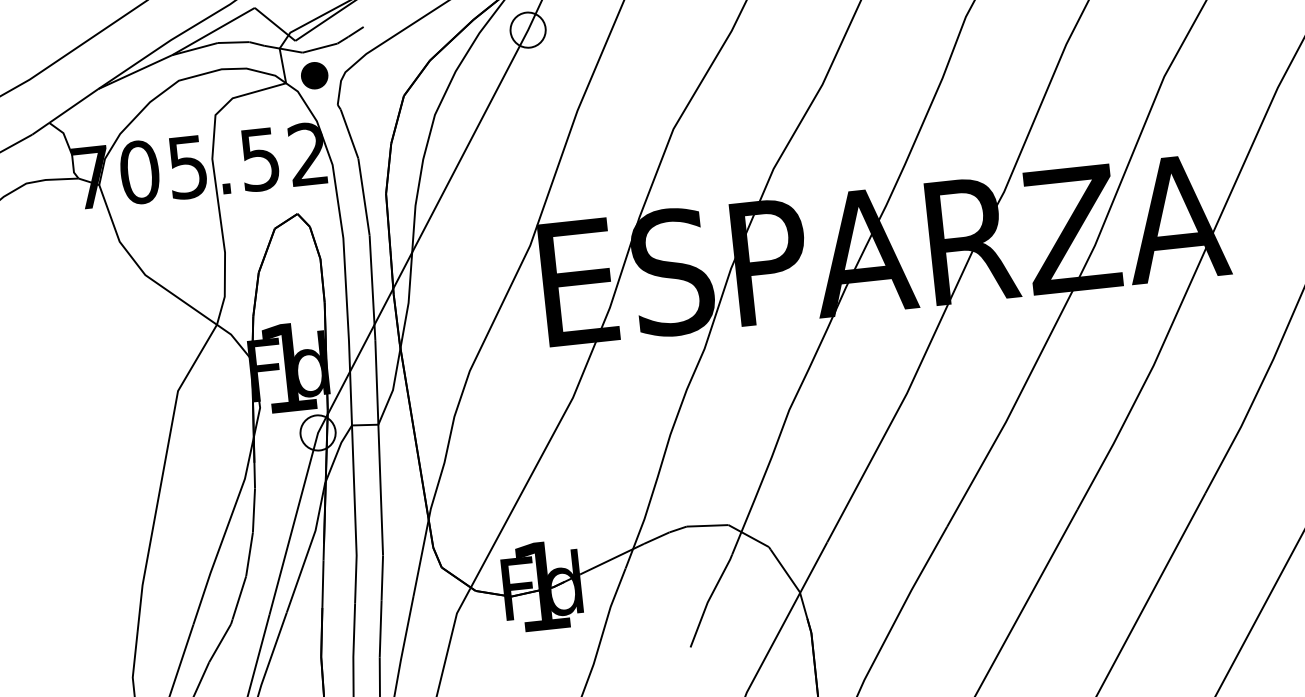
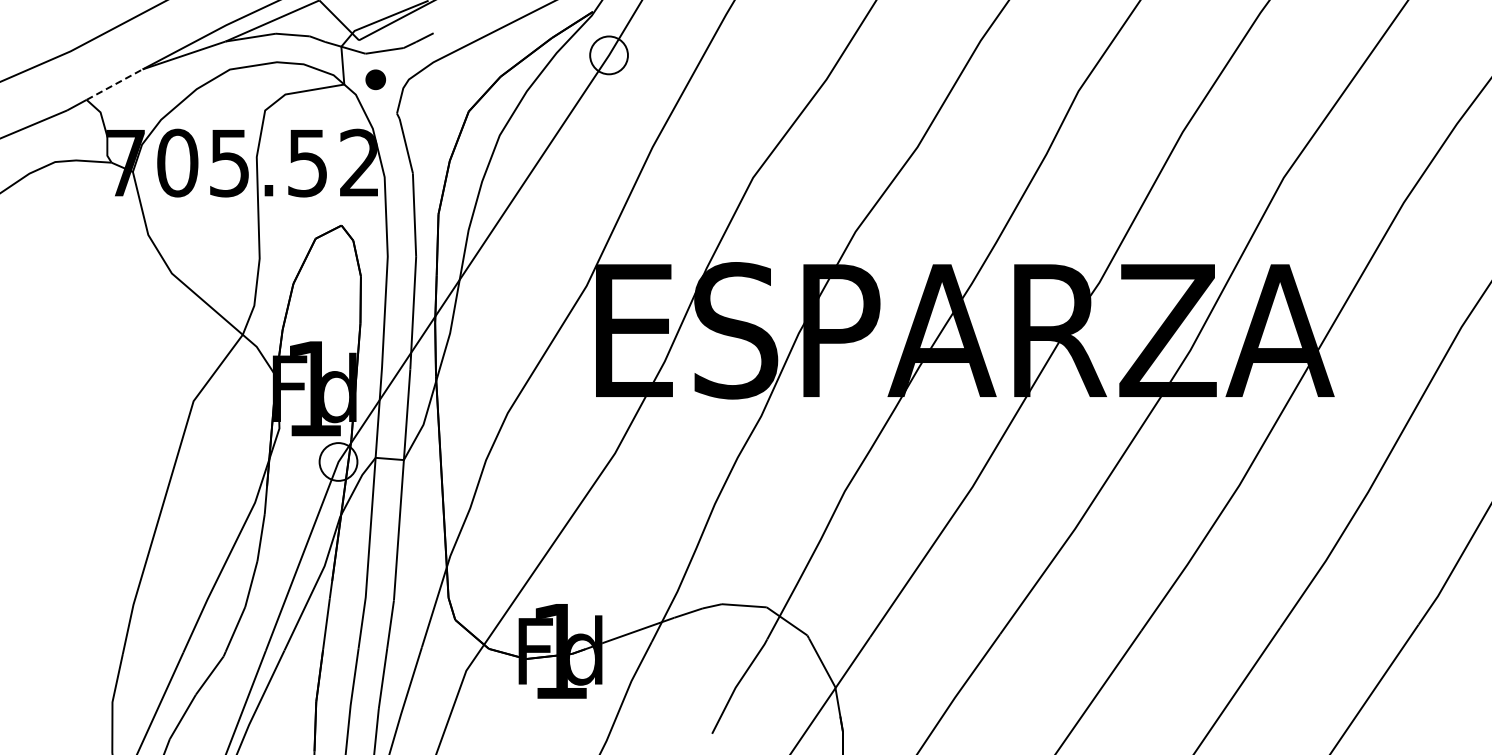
part: (314, 75) -> (375, 79), size x0.7
line: (73, 105) -> (114, 84), solid -> dashed

